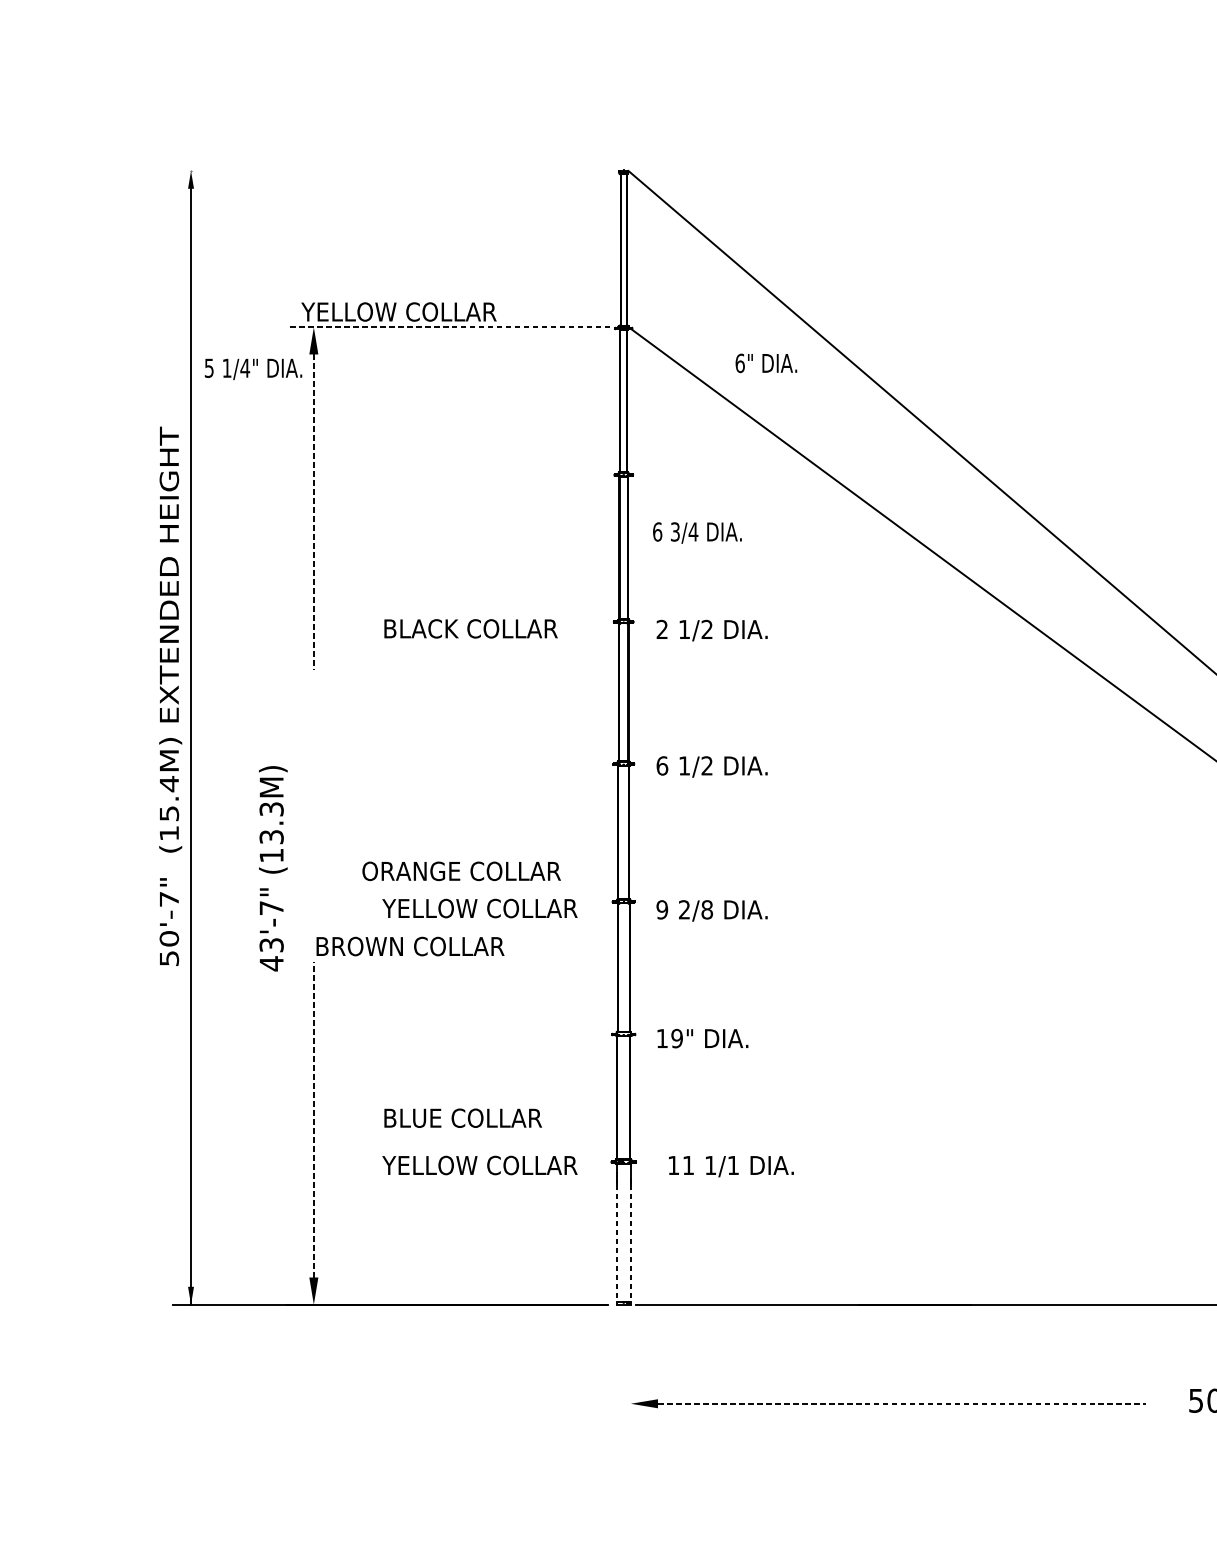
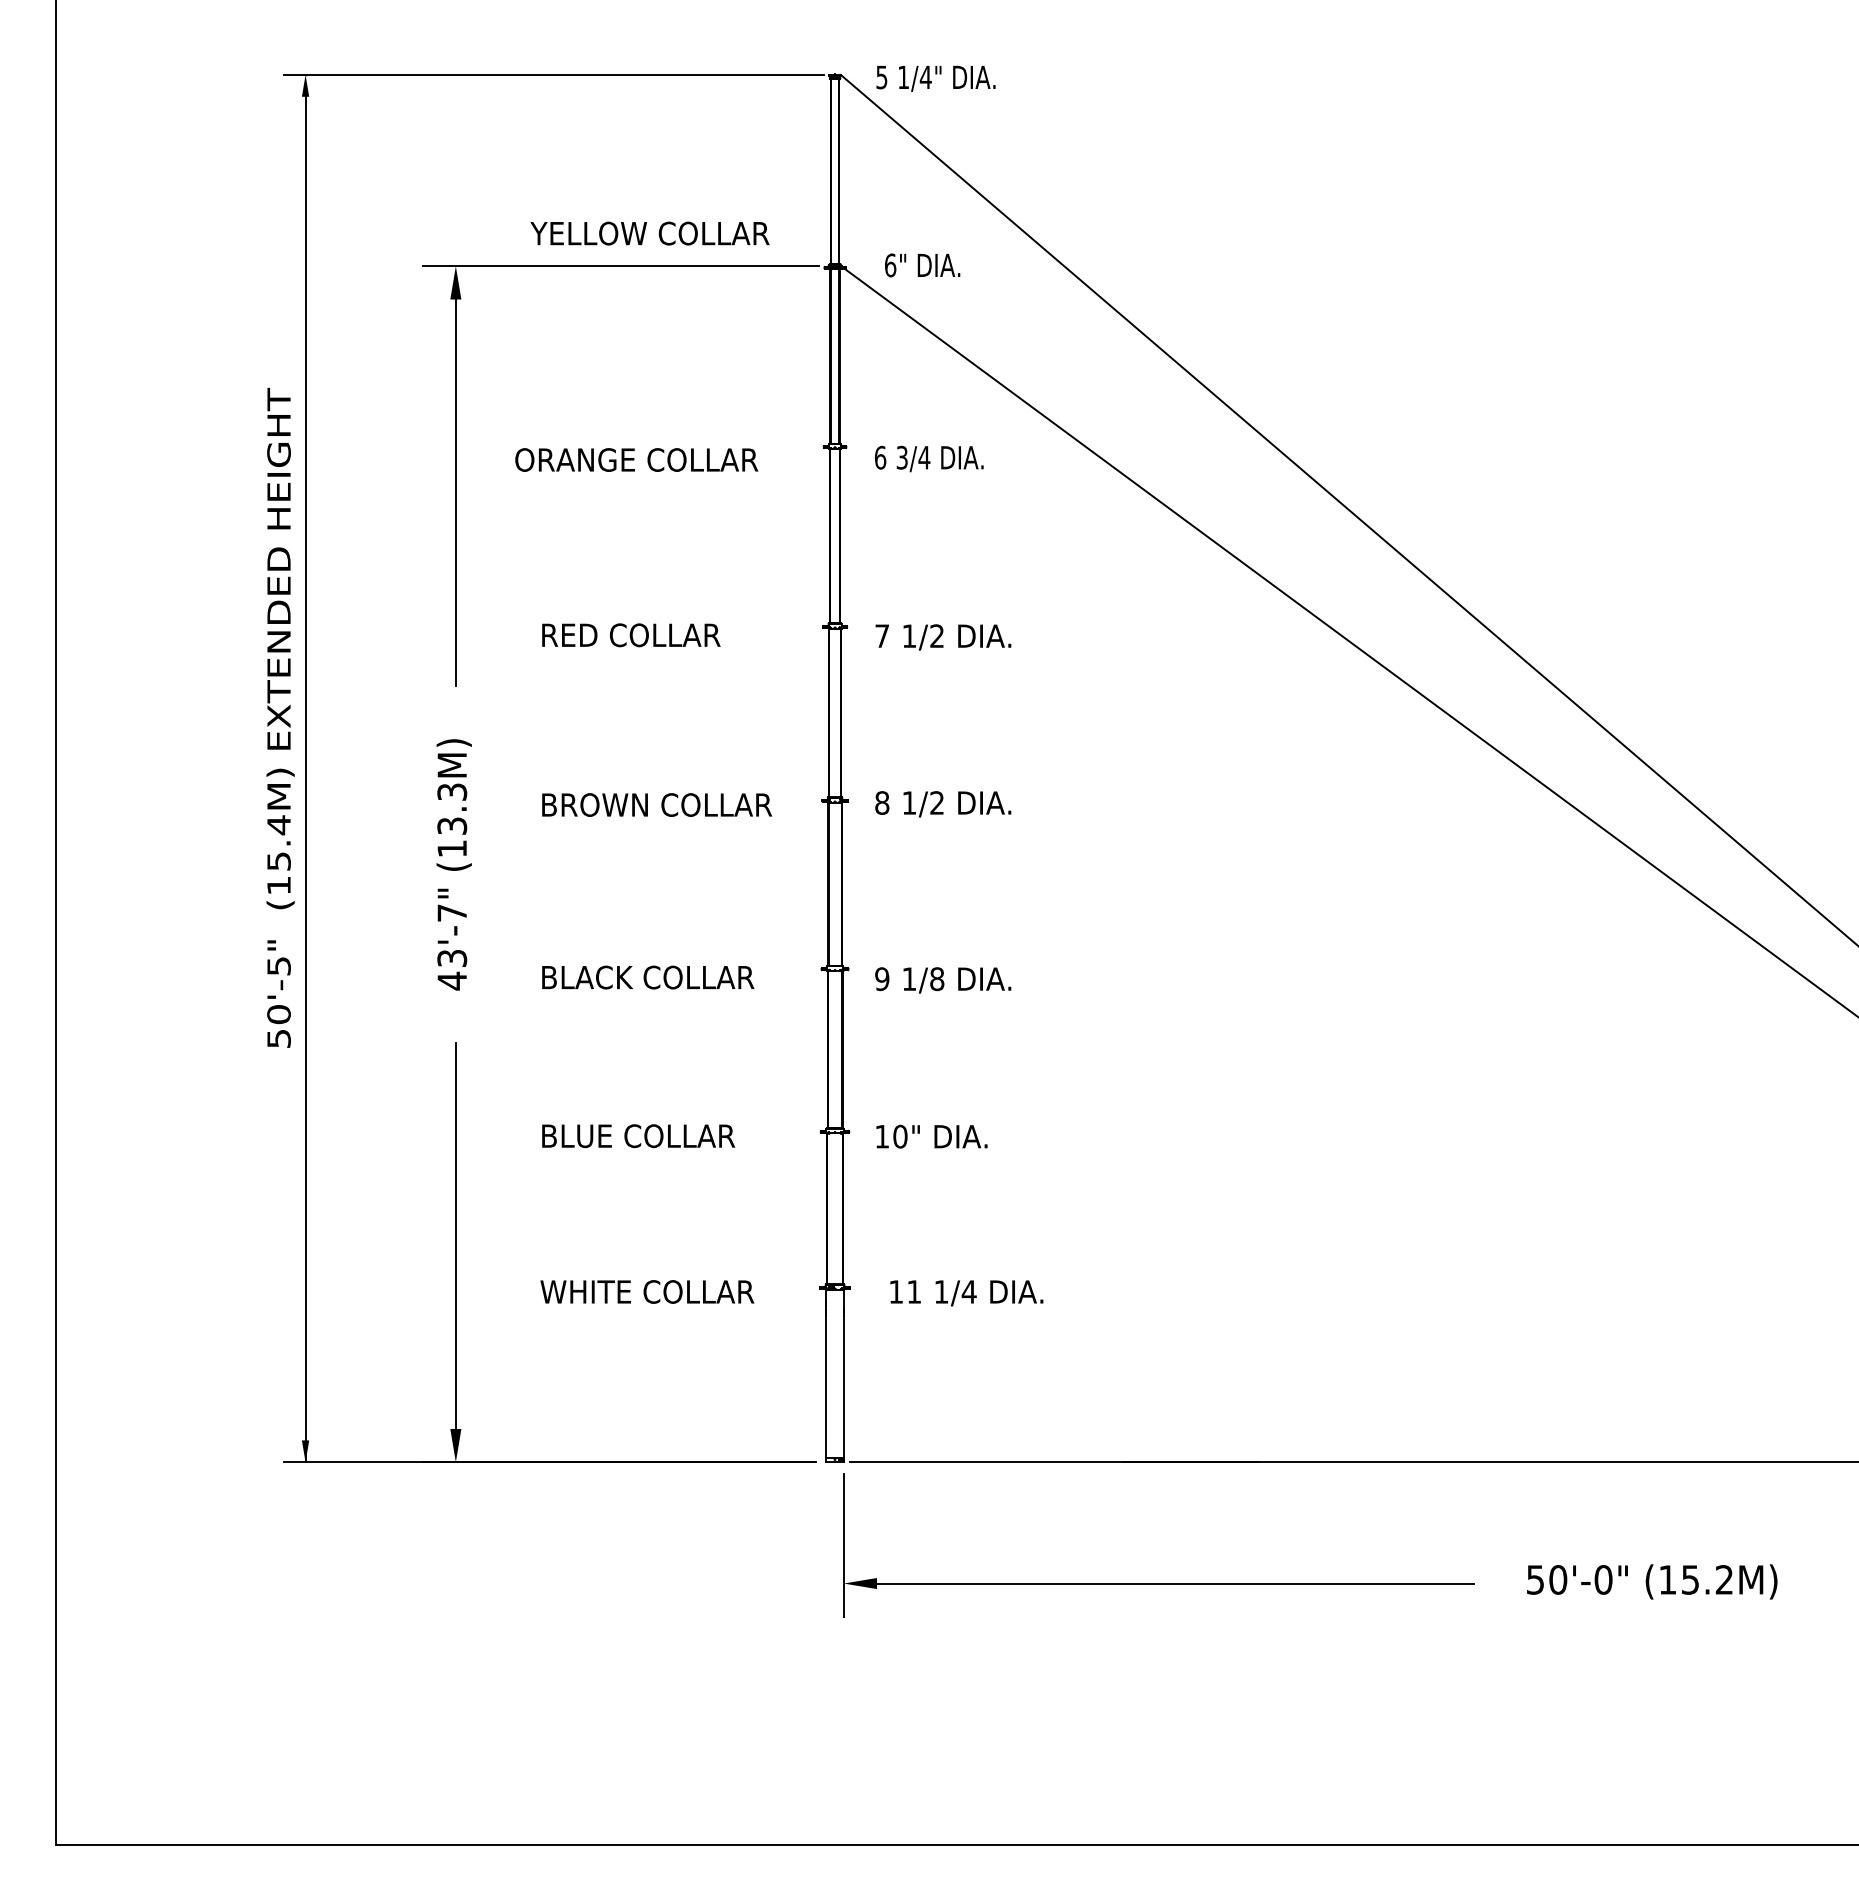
line: (393, 170) -> (553, 74), added
text: (398, 311) -> (649, 233), moved
line: (448, 327) -> (620, 266), dashed -> solid
text: (766, 363) -> (922, 265), moved
text: (253, 369) -> (935, 78), moved
line: (313, 512) -> (455, 493), dashed -> solid
text: (697, 532) -> (929, 458), moved
text: (472, 629) -> (649, 635), BLACK COLLAR -> RED COLLAR
text: (661, 629) -> (881, 635), 2 -> 7
text: (662, 765) -> (882, 802), 6 -> 8
text: (272, 868) -> (453, 864), moved
text: (461, 870) -> (636, 459), moved
text: (168, 899) -> (278, 966), 50'-7" -> 50'-5"
text: (479, 908) -> (658, 977), YELLOW COLLAR -> BLACK COLLAR
text: (683, 909) -> (908, 978), 2/8 -> 1/8
text: (410, 946) -> (657, 804), moved
text: (677, 1038) -> (900, 1136), 19" -> 10"
text: (463, 1118) -> (638, 1136), moved
line: (313, 1119) -> (455, 1235), dashed -> solid
text: (479, 1165) -> (658, 1291), YELLOW COLLAR -> WHITE COLLAR
text: (732, 1165) -> (968, 1291), 1/1 -> 1/4
line: (616, 1245) -> (826, 1389), dashed -> solid
line: (630, 1245) -> (843, 1389), dashed -> solid
line: (630, 1371) -> (843, 1544), added
line: (901, 1403) -> (1175, 1583), dashed -> solid

